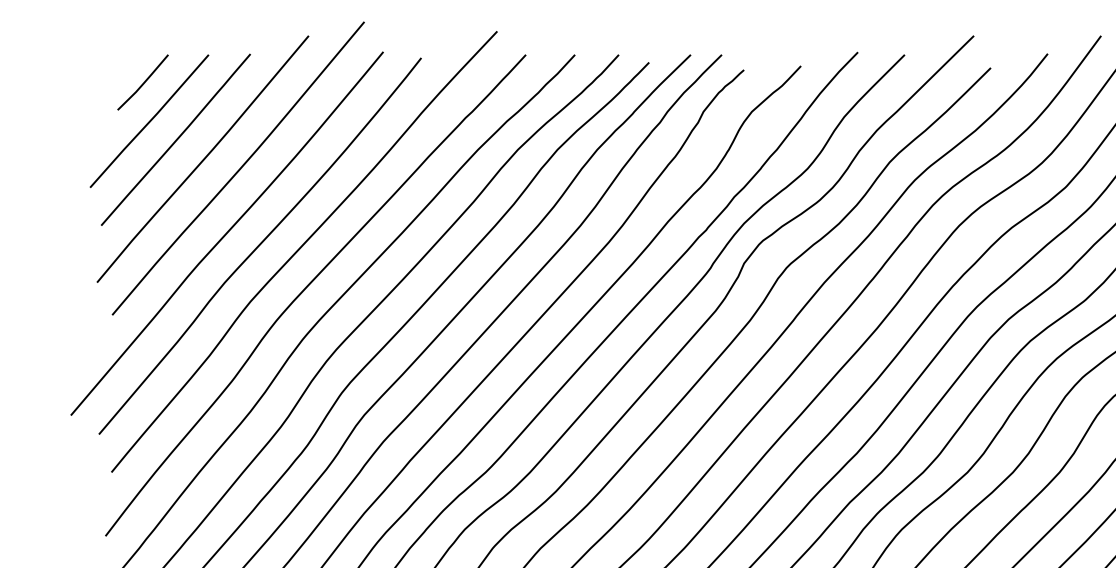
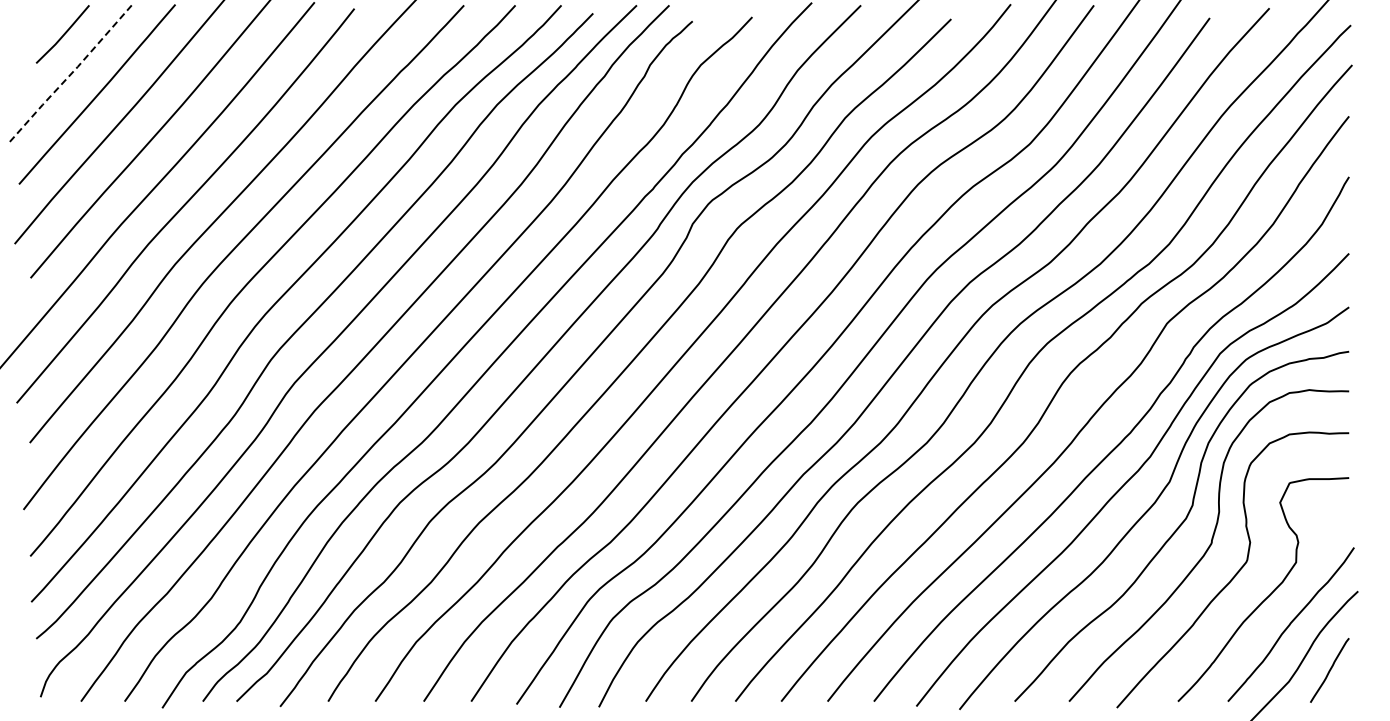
line: (149, 121) -> (69, 75), solid -> dashed

